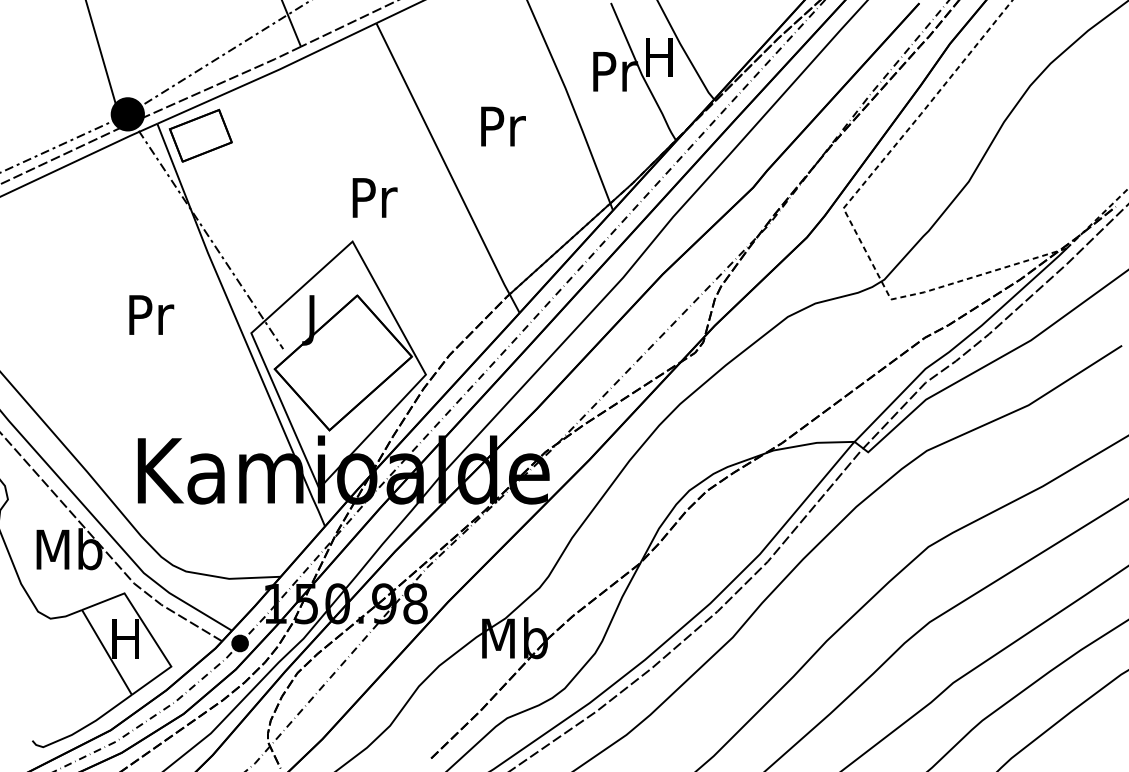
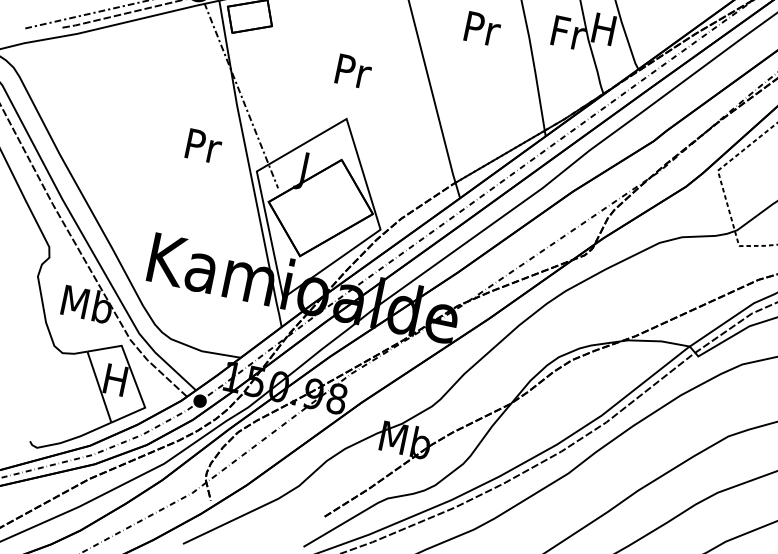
text: (615, 71) -> (569, 33), Pr -> Fr
text: (503, 126) -> (482, 29), moved
text: (374, 197) -> (353, 71), moved
text: (151, 314) -> (203, 145), moved

